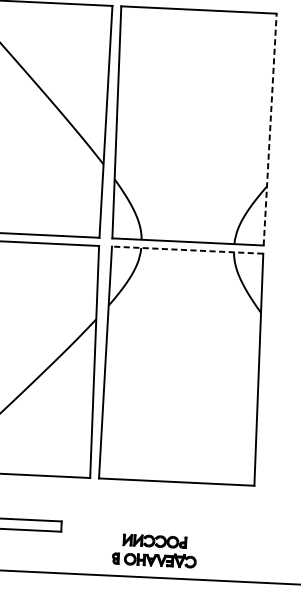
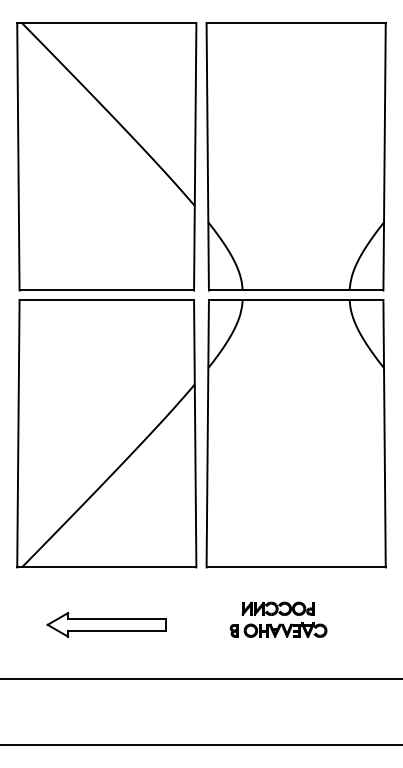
line: (270, 129) -> (384, 156), dashed -> solid
line: (187, 249) -> (295, 299), dashed -> solid
part: (154, 550) -> (278, 619), moved

